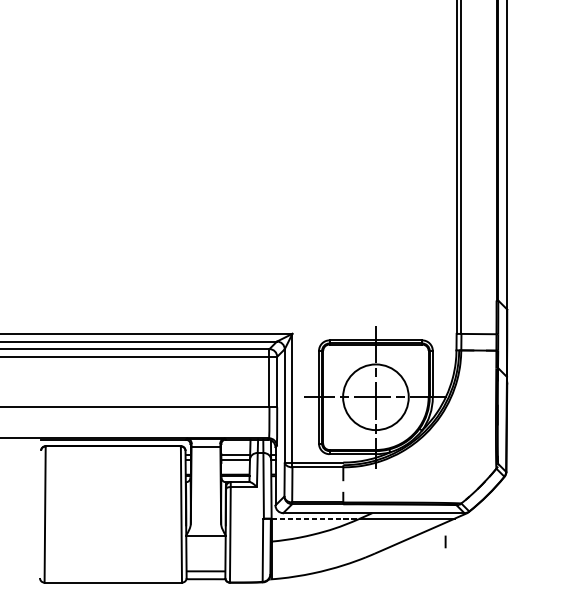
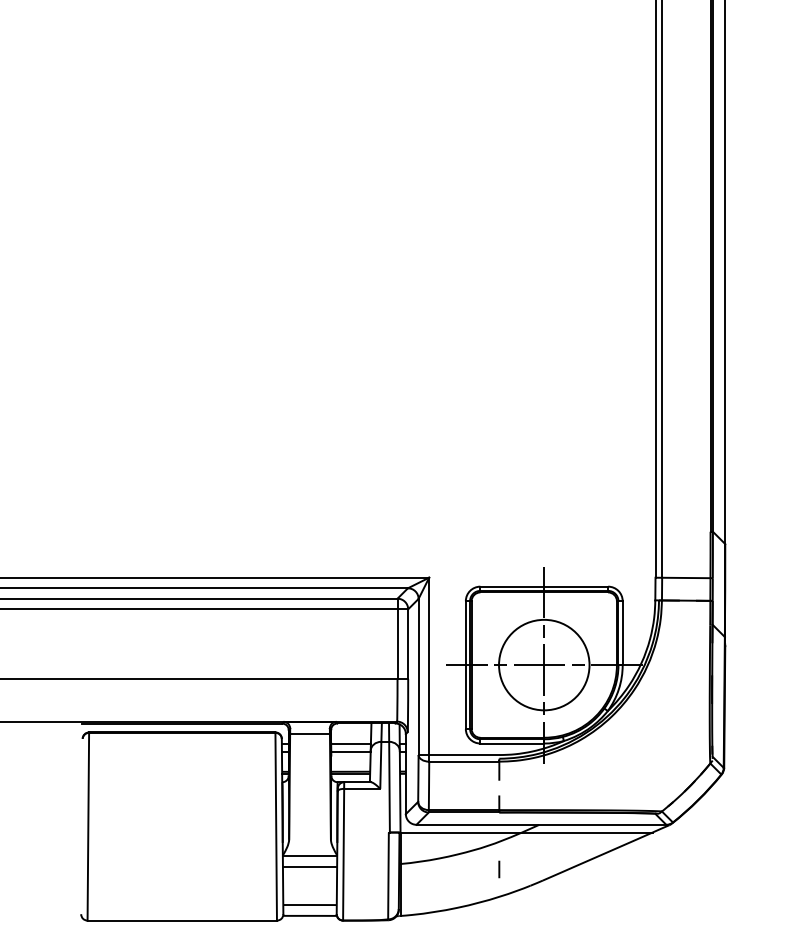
line: (315, 518) -> (461, 832), dashed -> solid
line: (445, 541) -> (499, 869), moved
line: (205, 544) -> (309, 867), added

